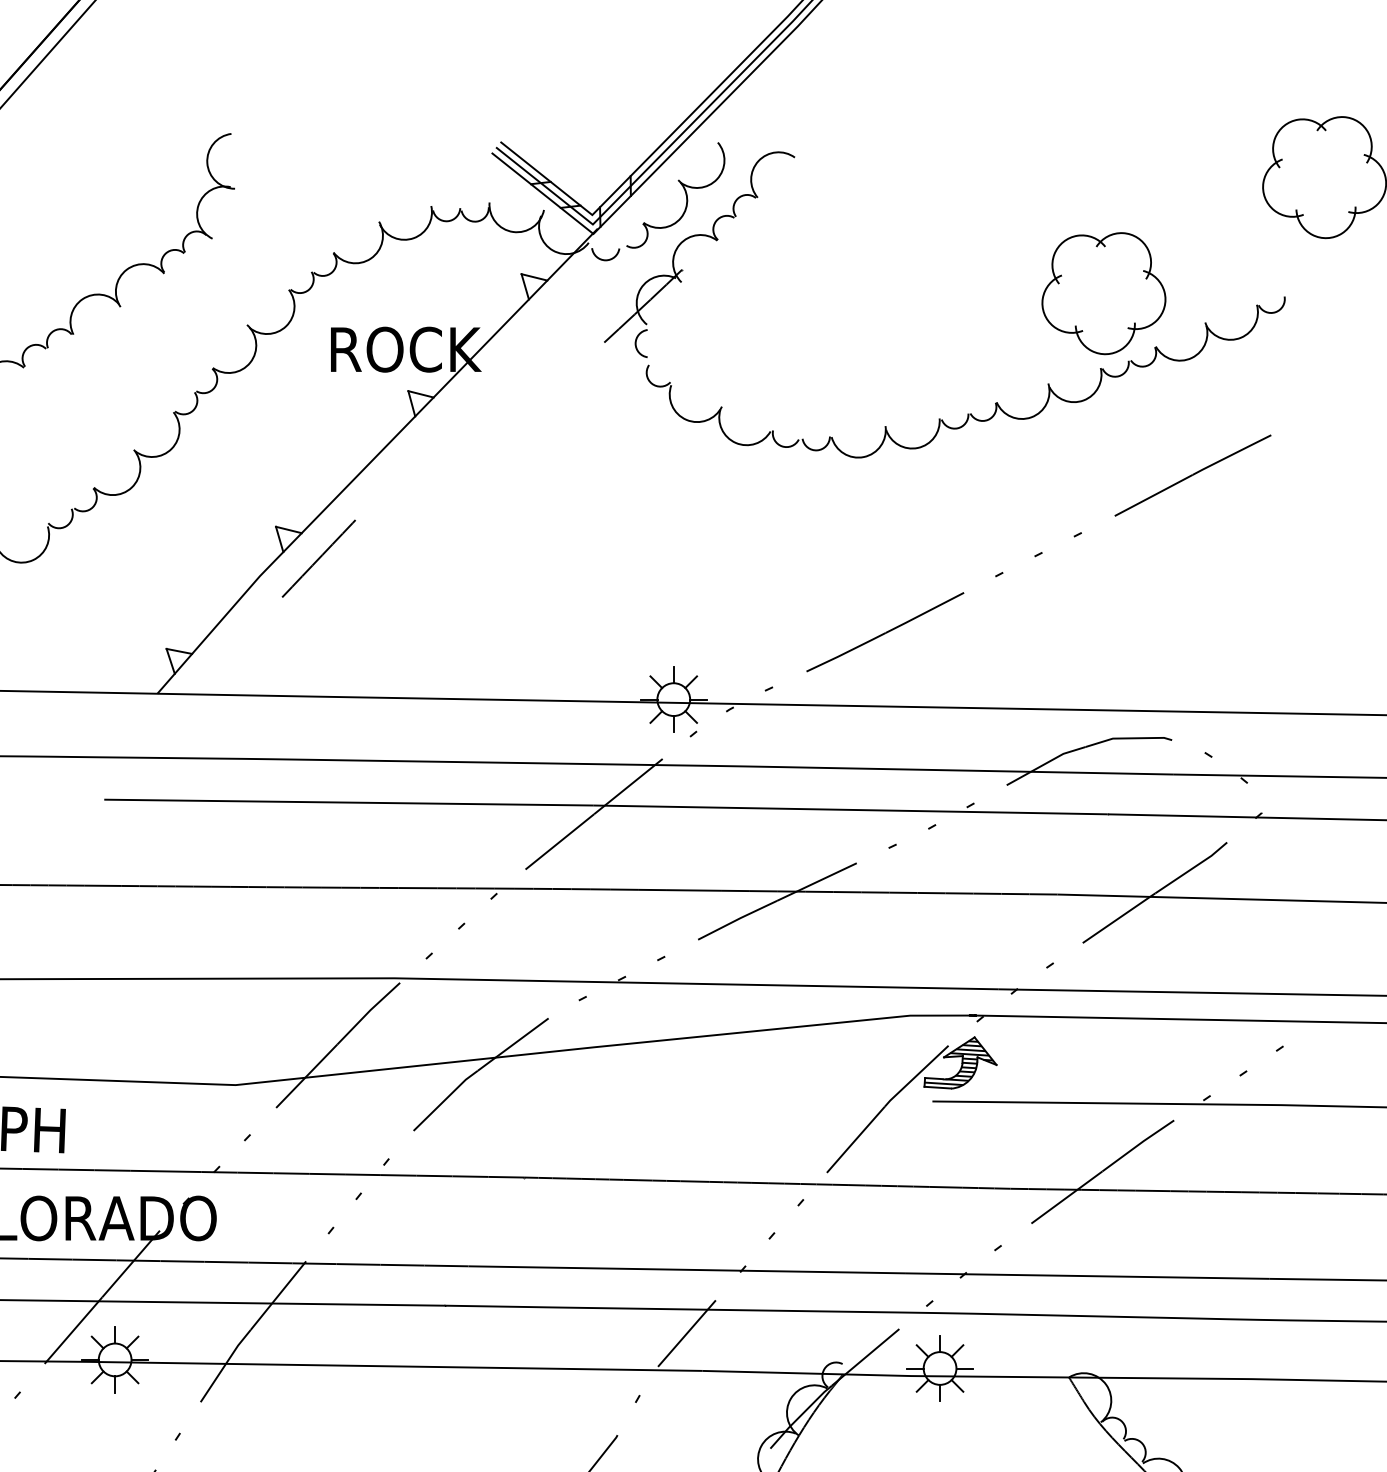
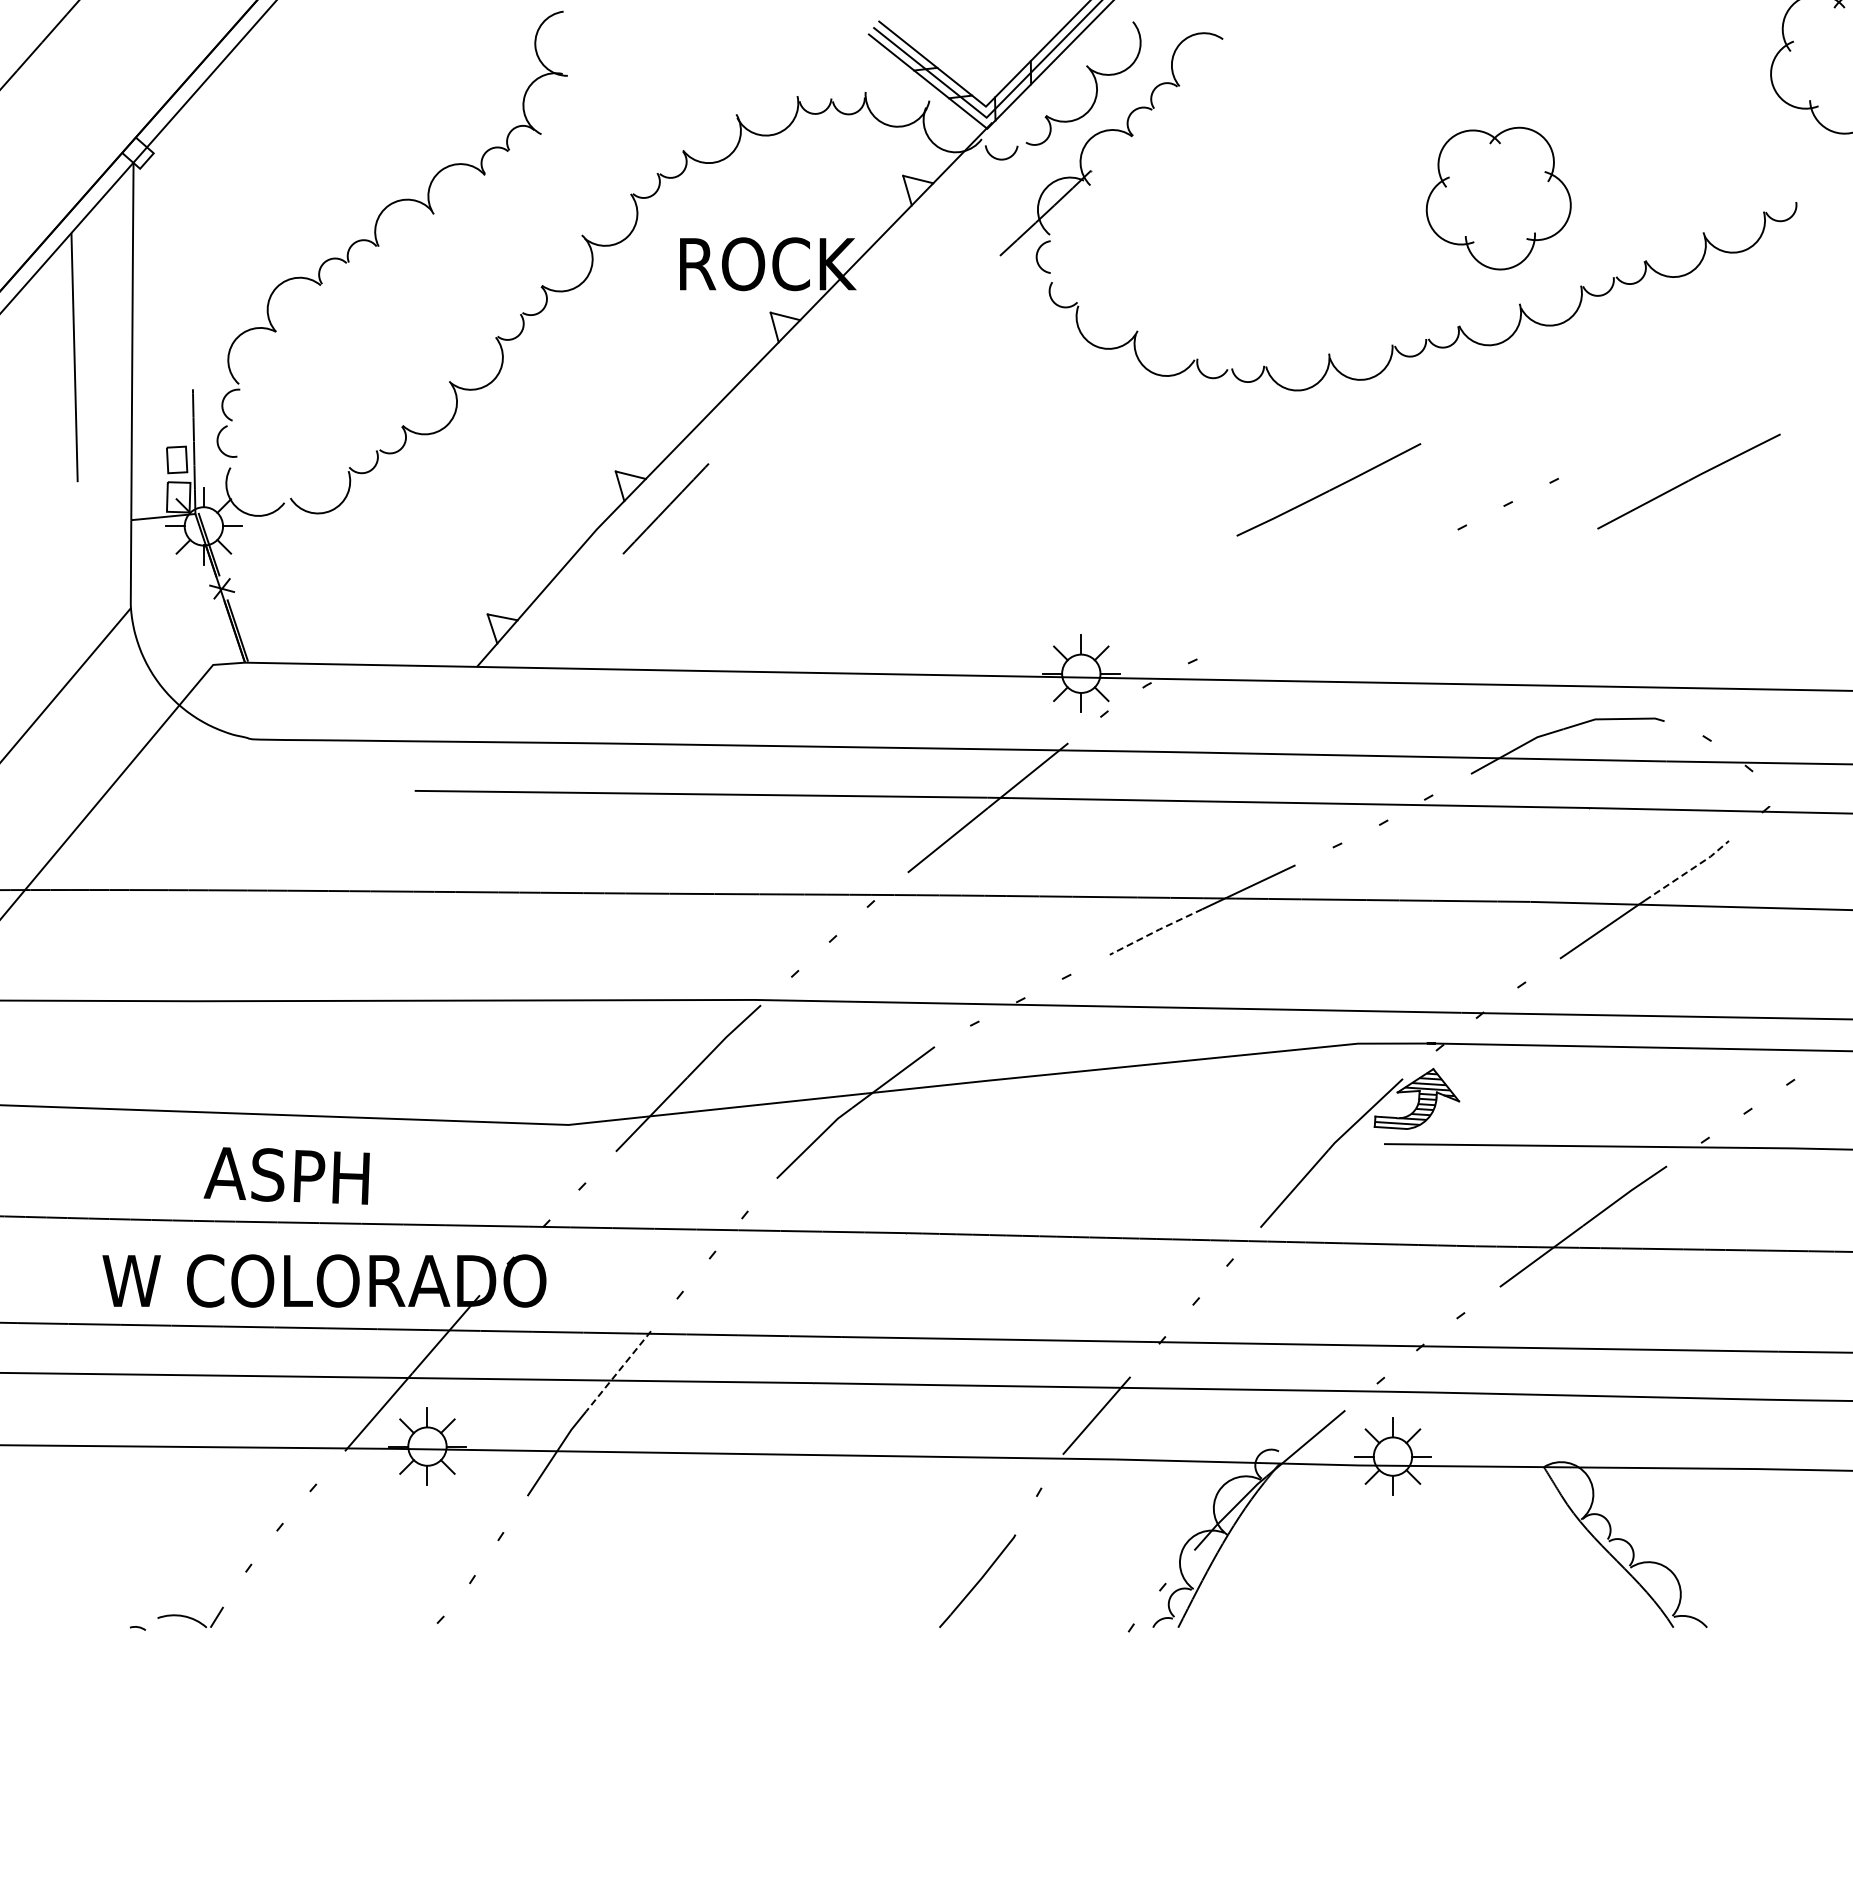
part: (1103, 293) -> (1498, 198), moved
line: (1192, 475) -> (1688, 481), moved
line: (885, 631) -> (1329, 489), moved
line: (1193, 868) -> (1689, 871), solid -> dashed
line: (738, 919) -> (1156, 931), solid -> dashed
line: (278, 1295) -> (618, 1371), solid -> dashed

